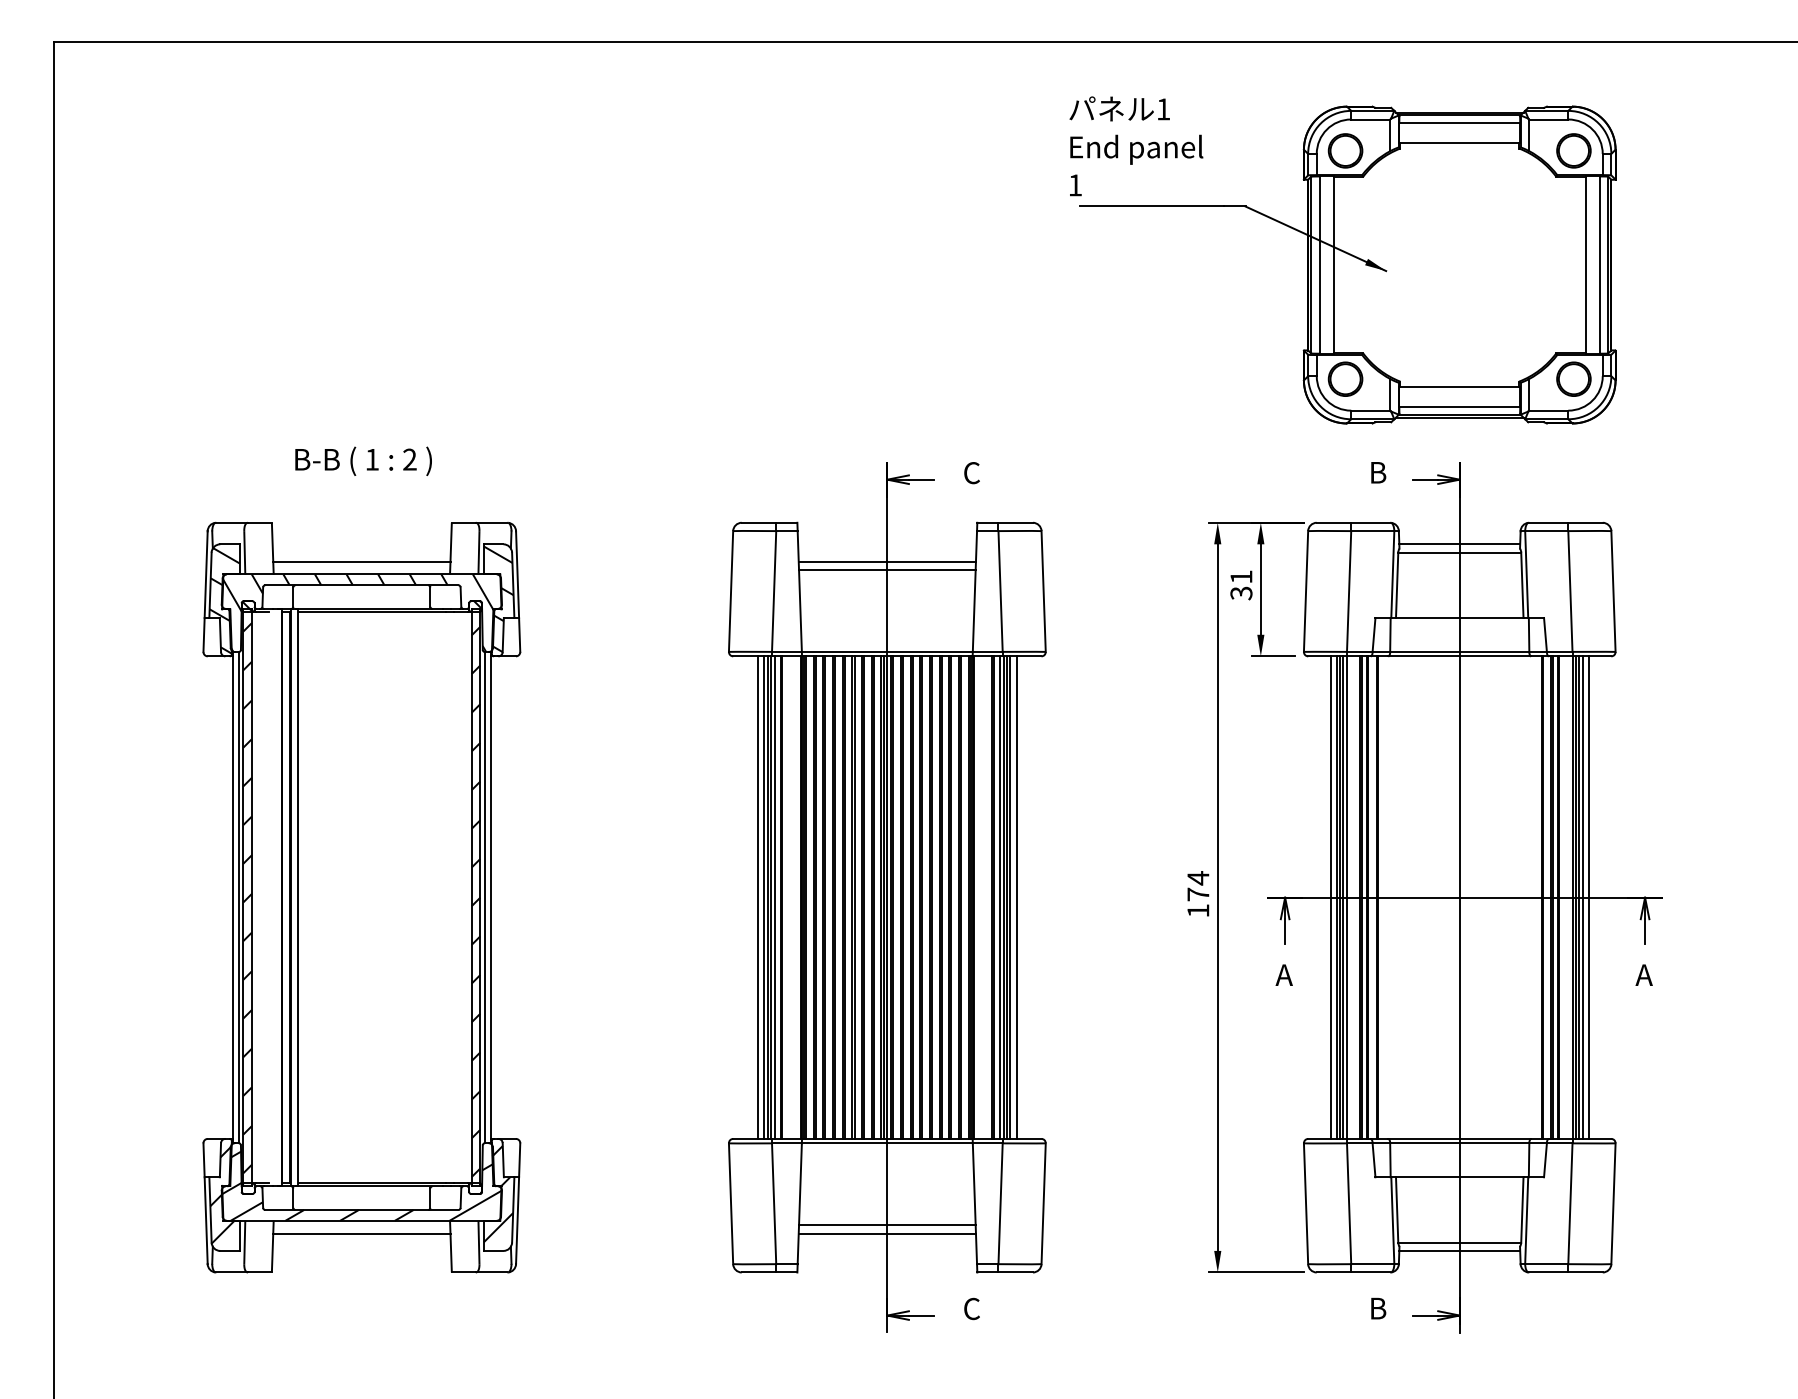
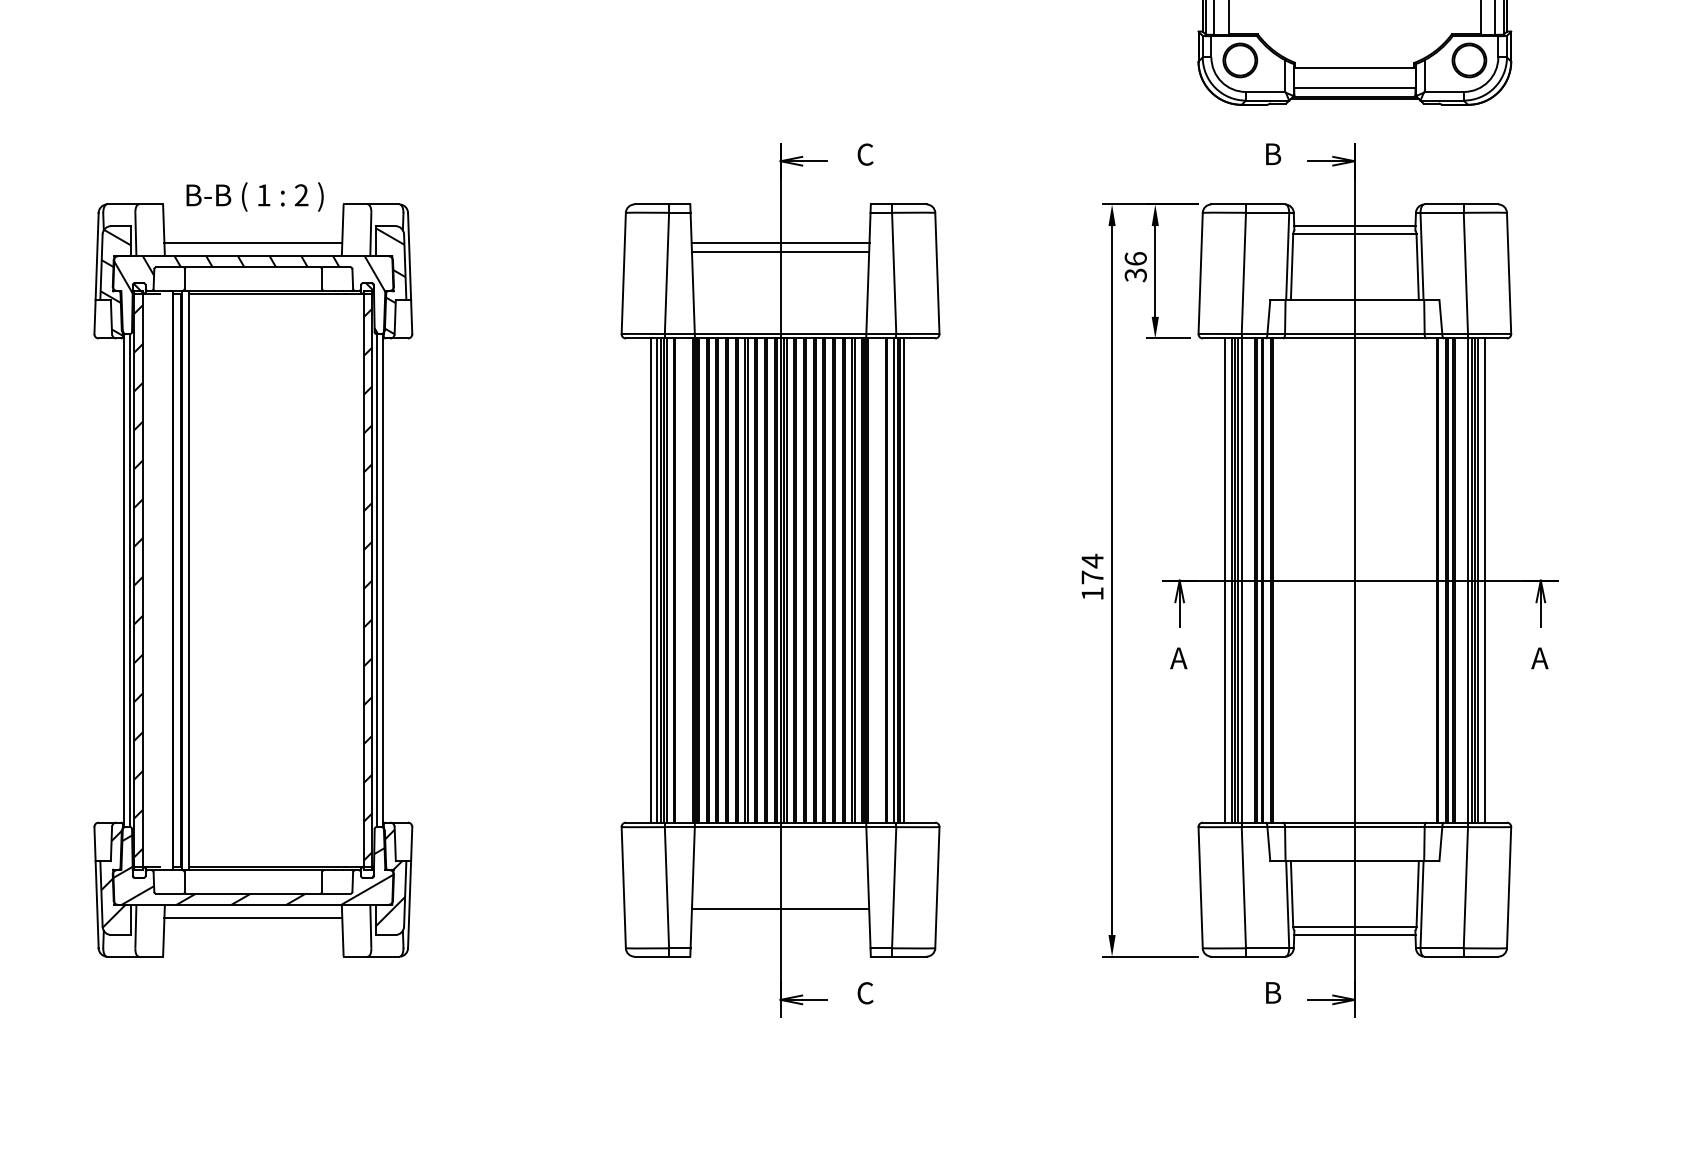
text: (363, 460) -> (254, 196), moved
text: (1241, 576) -> (1135, 258), 31 -> 36
line: (1016, 897) -> (910, 580), removed
line: (886, 1233) -> (779, 917), removed

